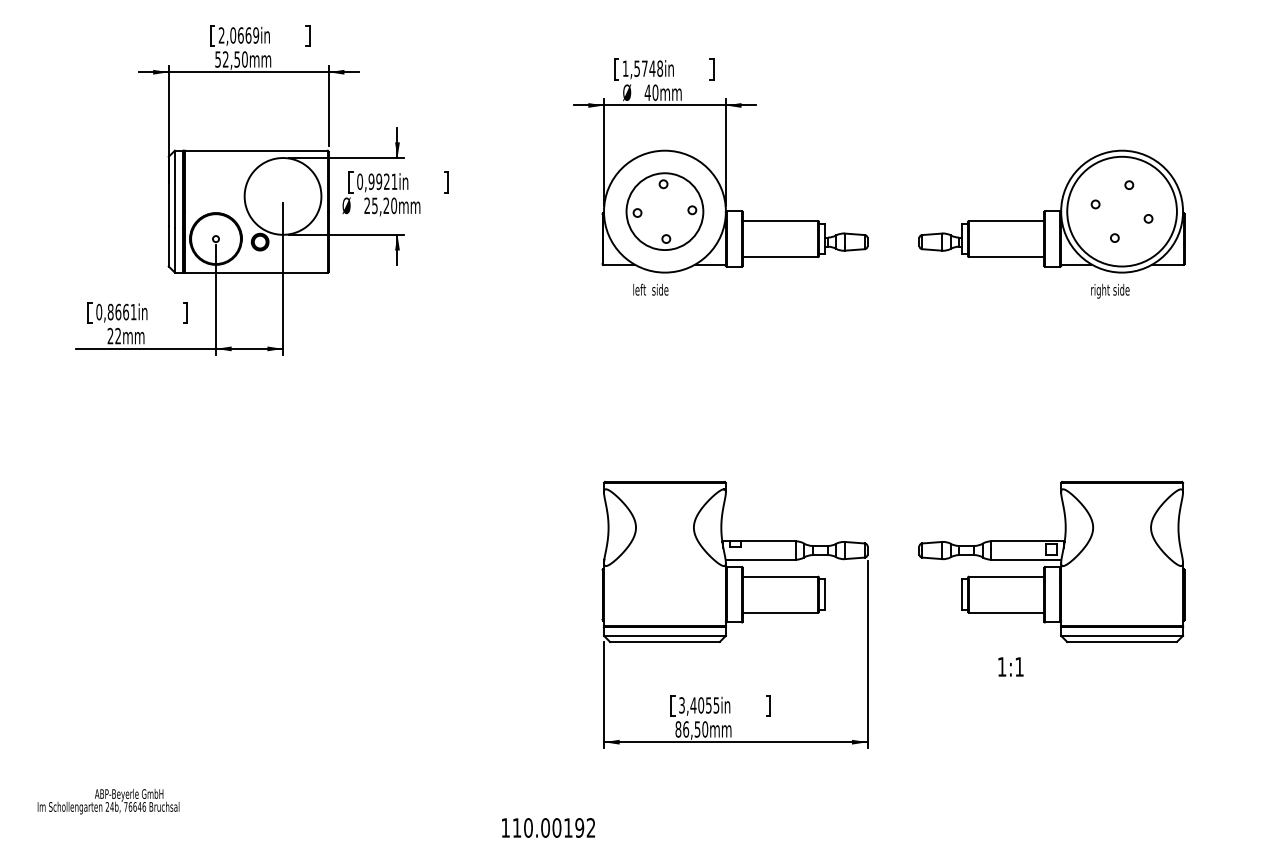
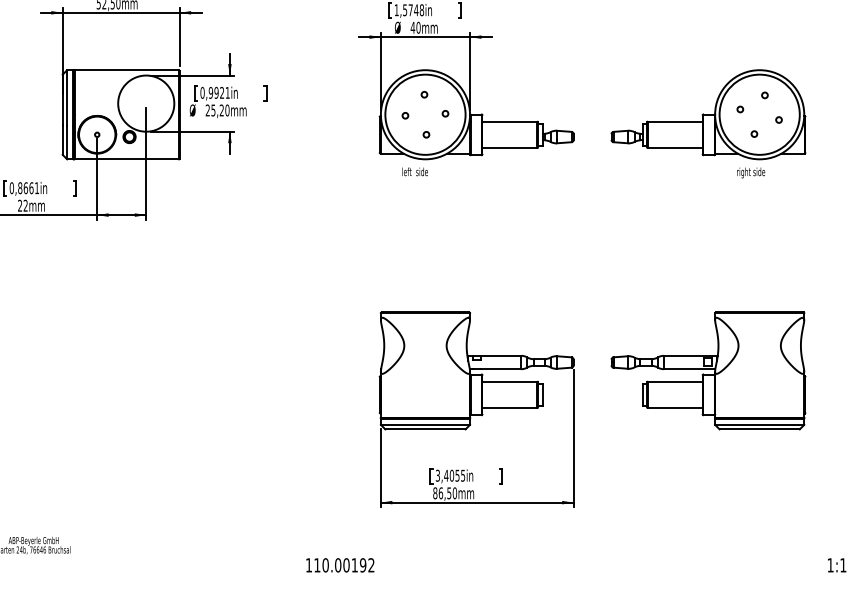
circle: (664, 211) -> (425, 114), size x1.43
text: (1010, 666) -> (836, 565), moved

